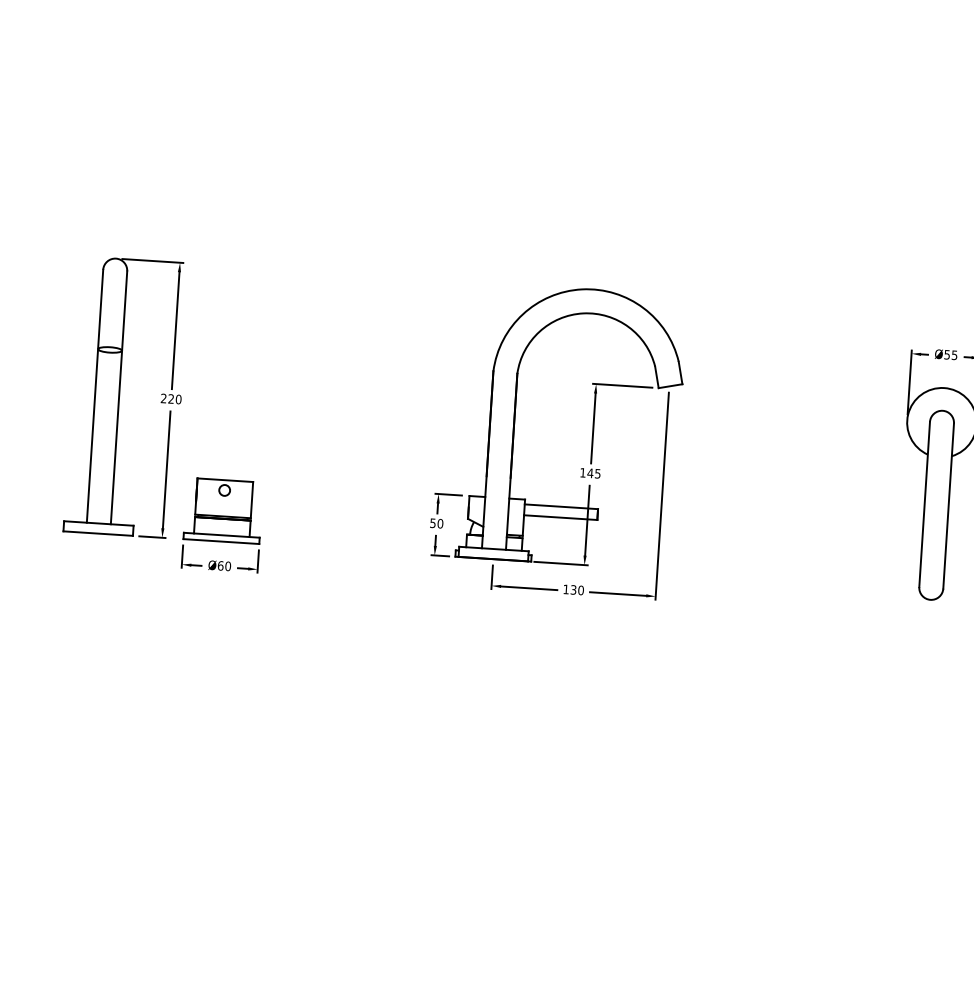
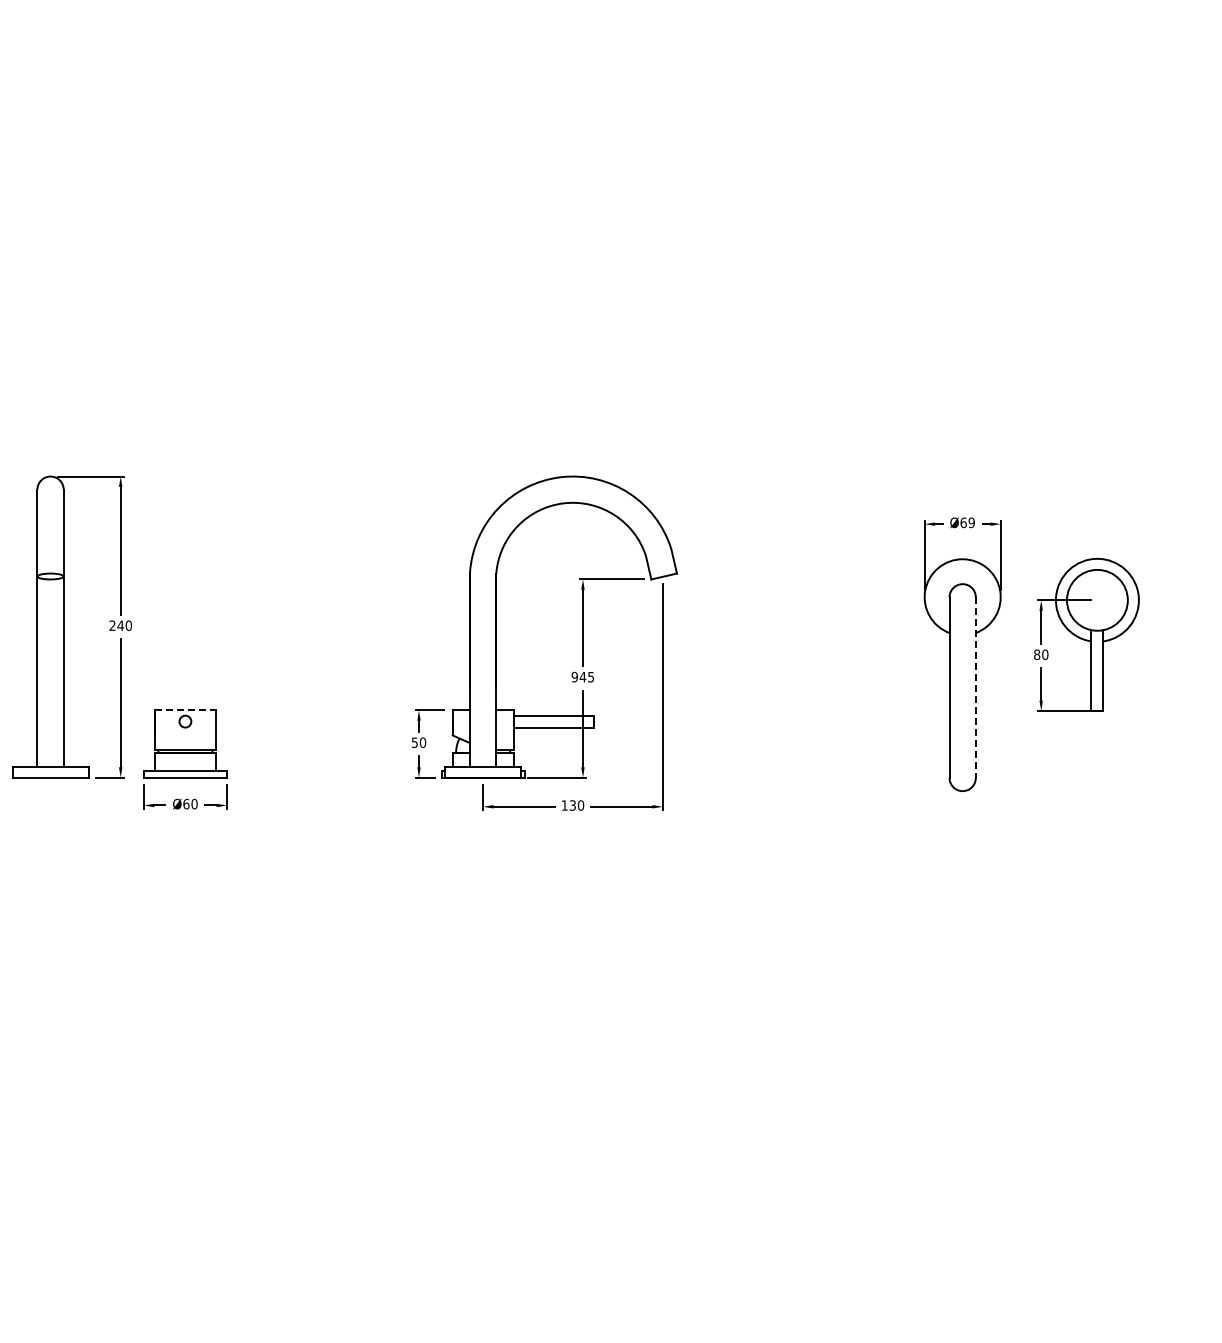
text: (950, 354) -> (967, 522), Ø55 -> Ø69
text: (171, 398) -> (120, 625), 220 -> 240
text: (582, 472) -> (574, 676), 145 -> 945
line: (225, 480) -> (185, 710), solid -> dashed
line: (948, 506) -> (975, 688), solid -> dashed

